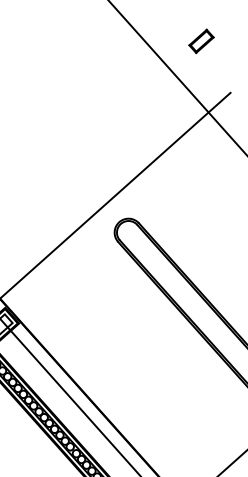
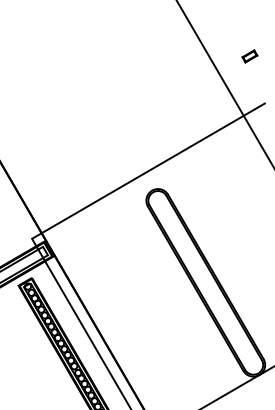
part: (201, 41) -> (249, 56), size x0.7

